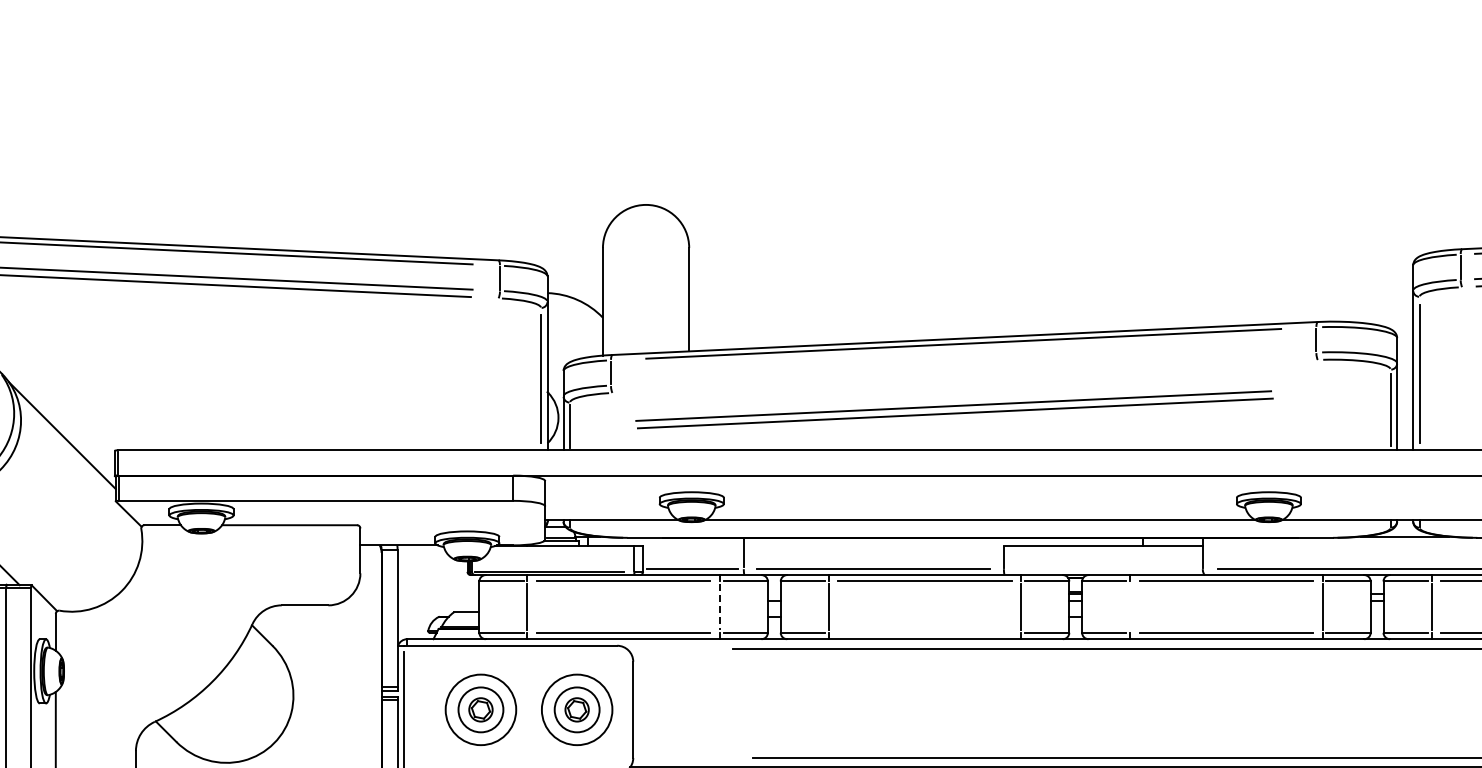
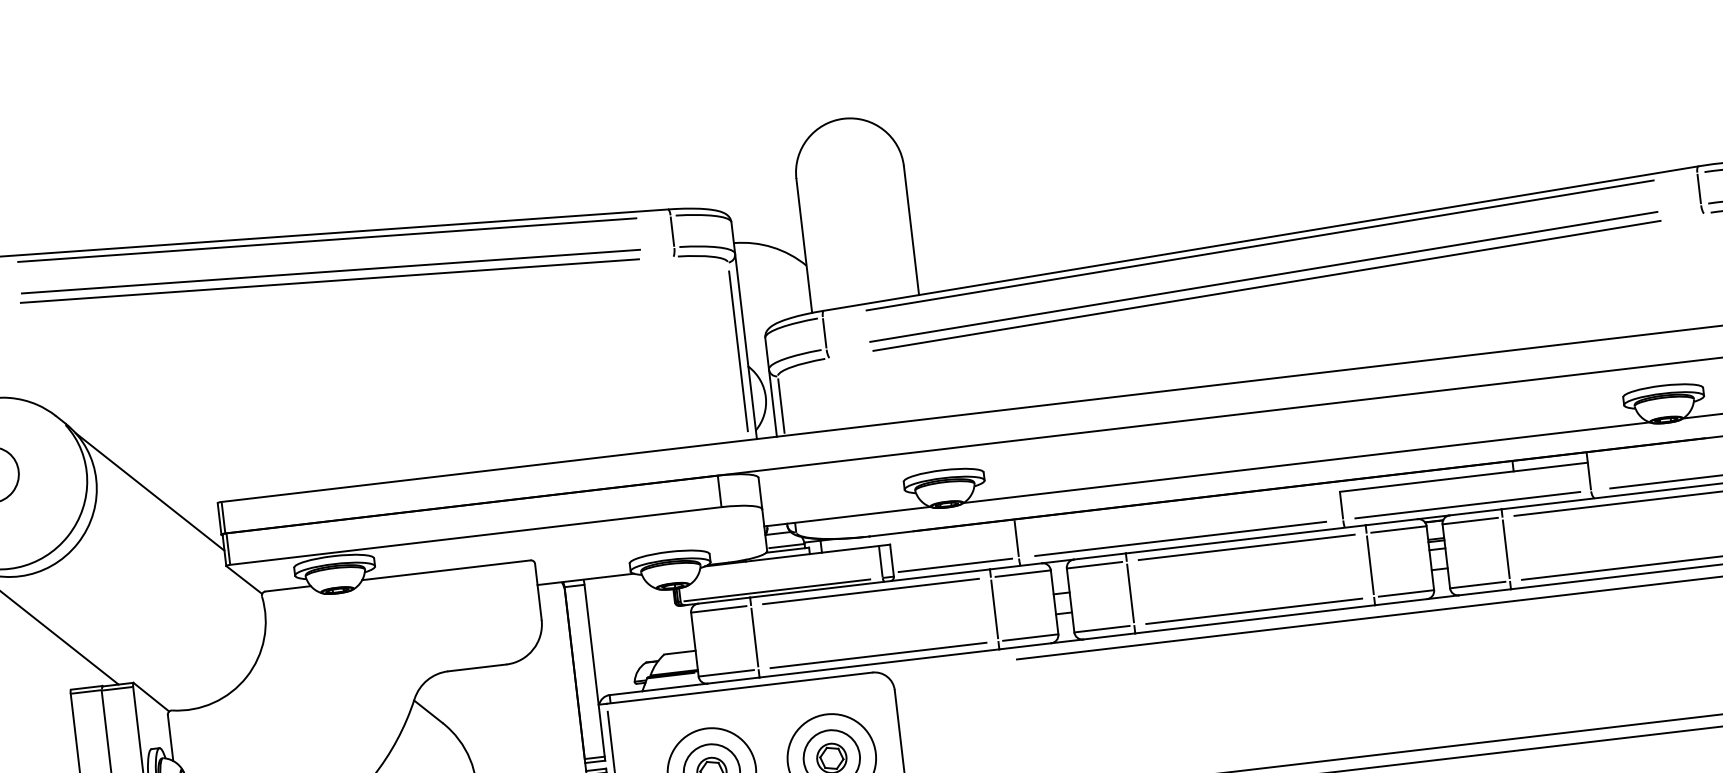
part: (954, 409) -> (1265, 281), moved
line: (1103, 568) -> (1467, 505), added
line: (719, 607) -> (994, 609), dashed -> solid
line: (1130, 607) -> (1506, 549), added
line: (924, 632) -> (1253, 611), added

